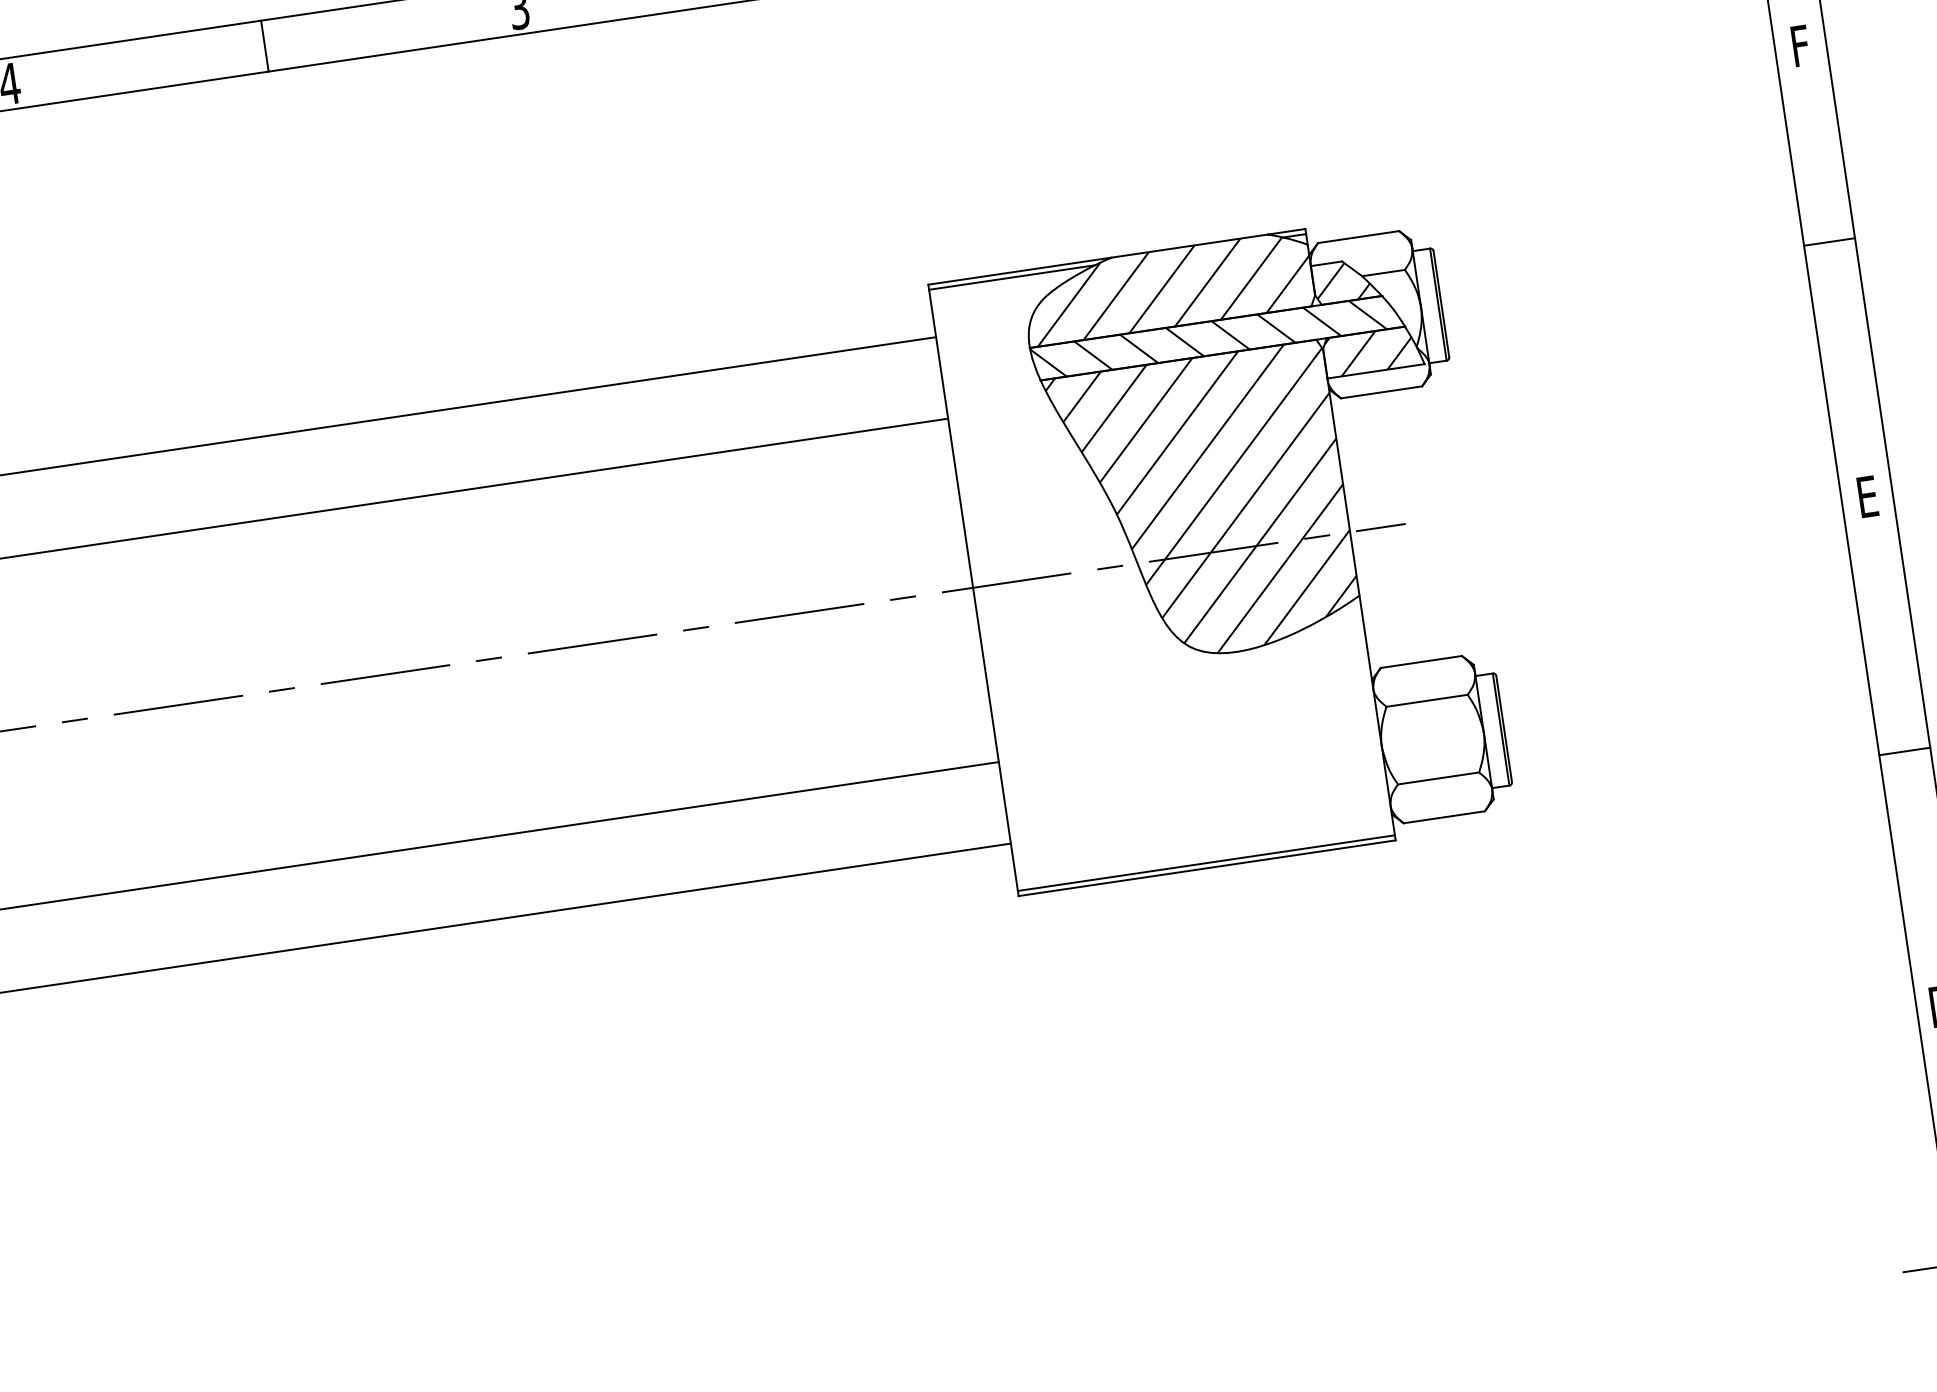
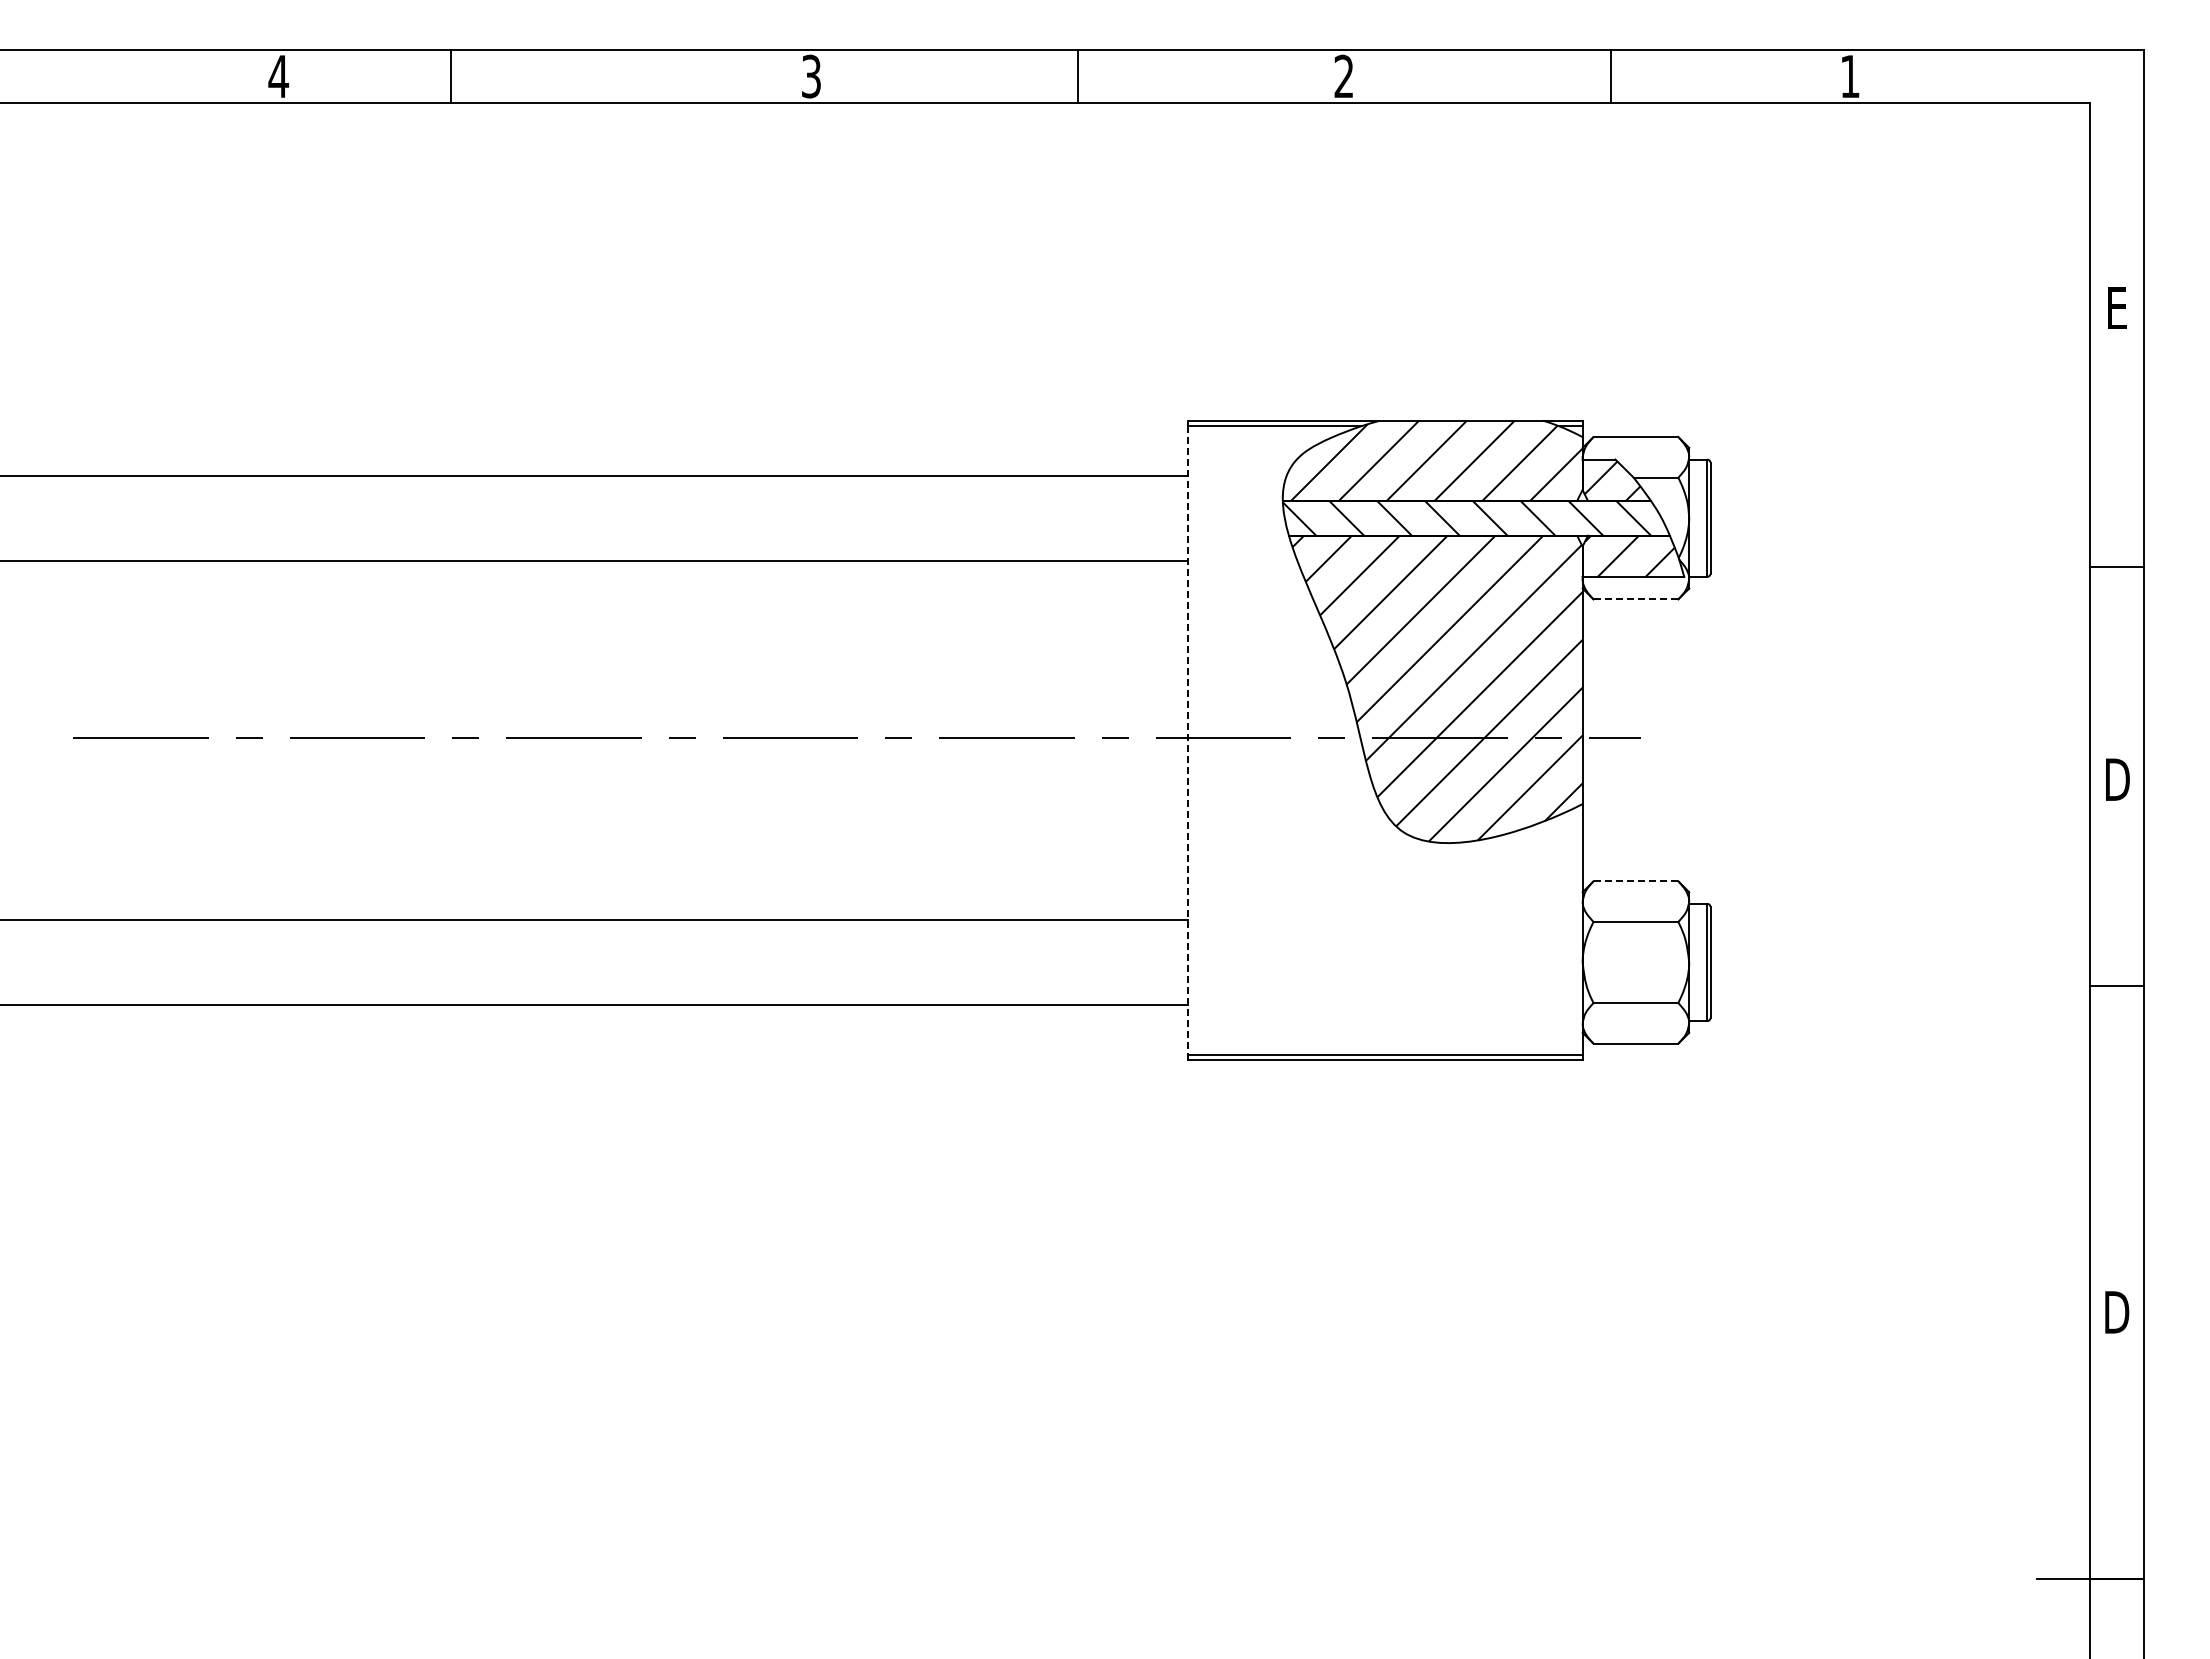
text: (1800, 45) -> (2117, 307), F -> E
line: (264, 46) -> (450, 76), moved
line: (1829, 242) -> (2116, 567), moved
line: (1382, 392) -> (1636, 599), solid -> dashed
text: (1867, 496) -> (2117, 779), E -> D
line: (973, 590) -> (1188, 740), solid -> dashed
line: (1421, 662) -> (1636, 881), solid -> dashed
line: (1904, 751) -> (2116, 985), moved

